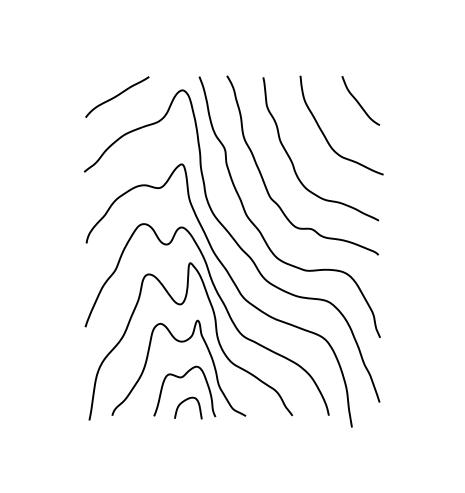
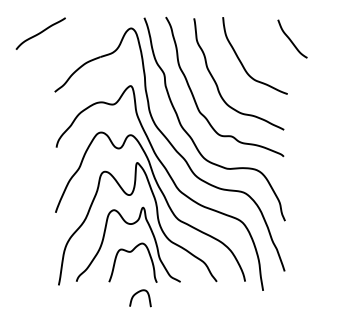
curve: (117, 96) -> (40, 33), moved
curve: (358, 101) -> (290, 39), moved
curve: (185, 401) -> (138, 293), moved

